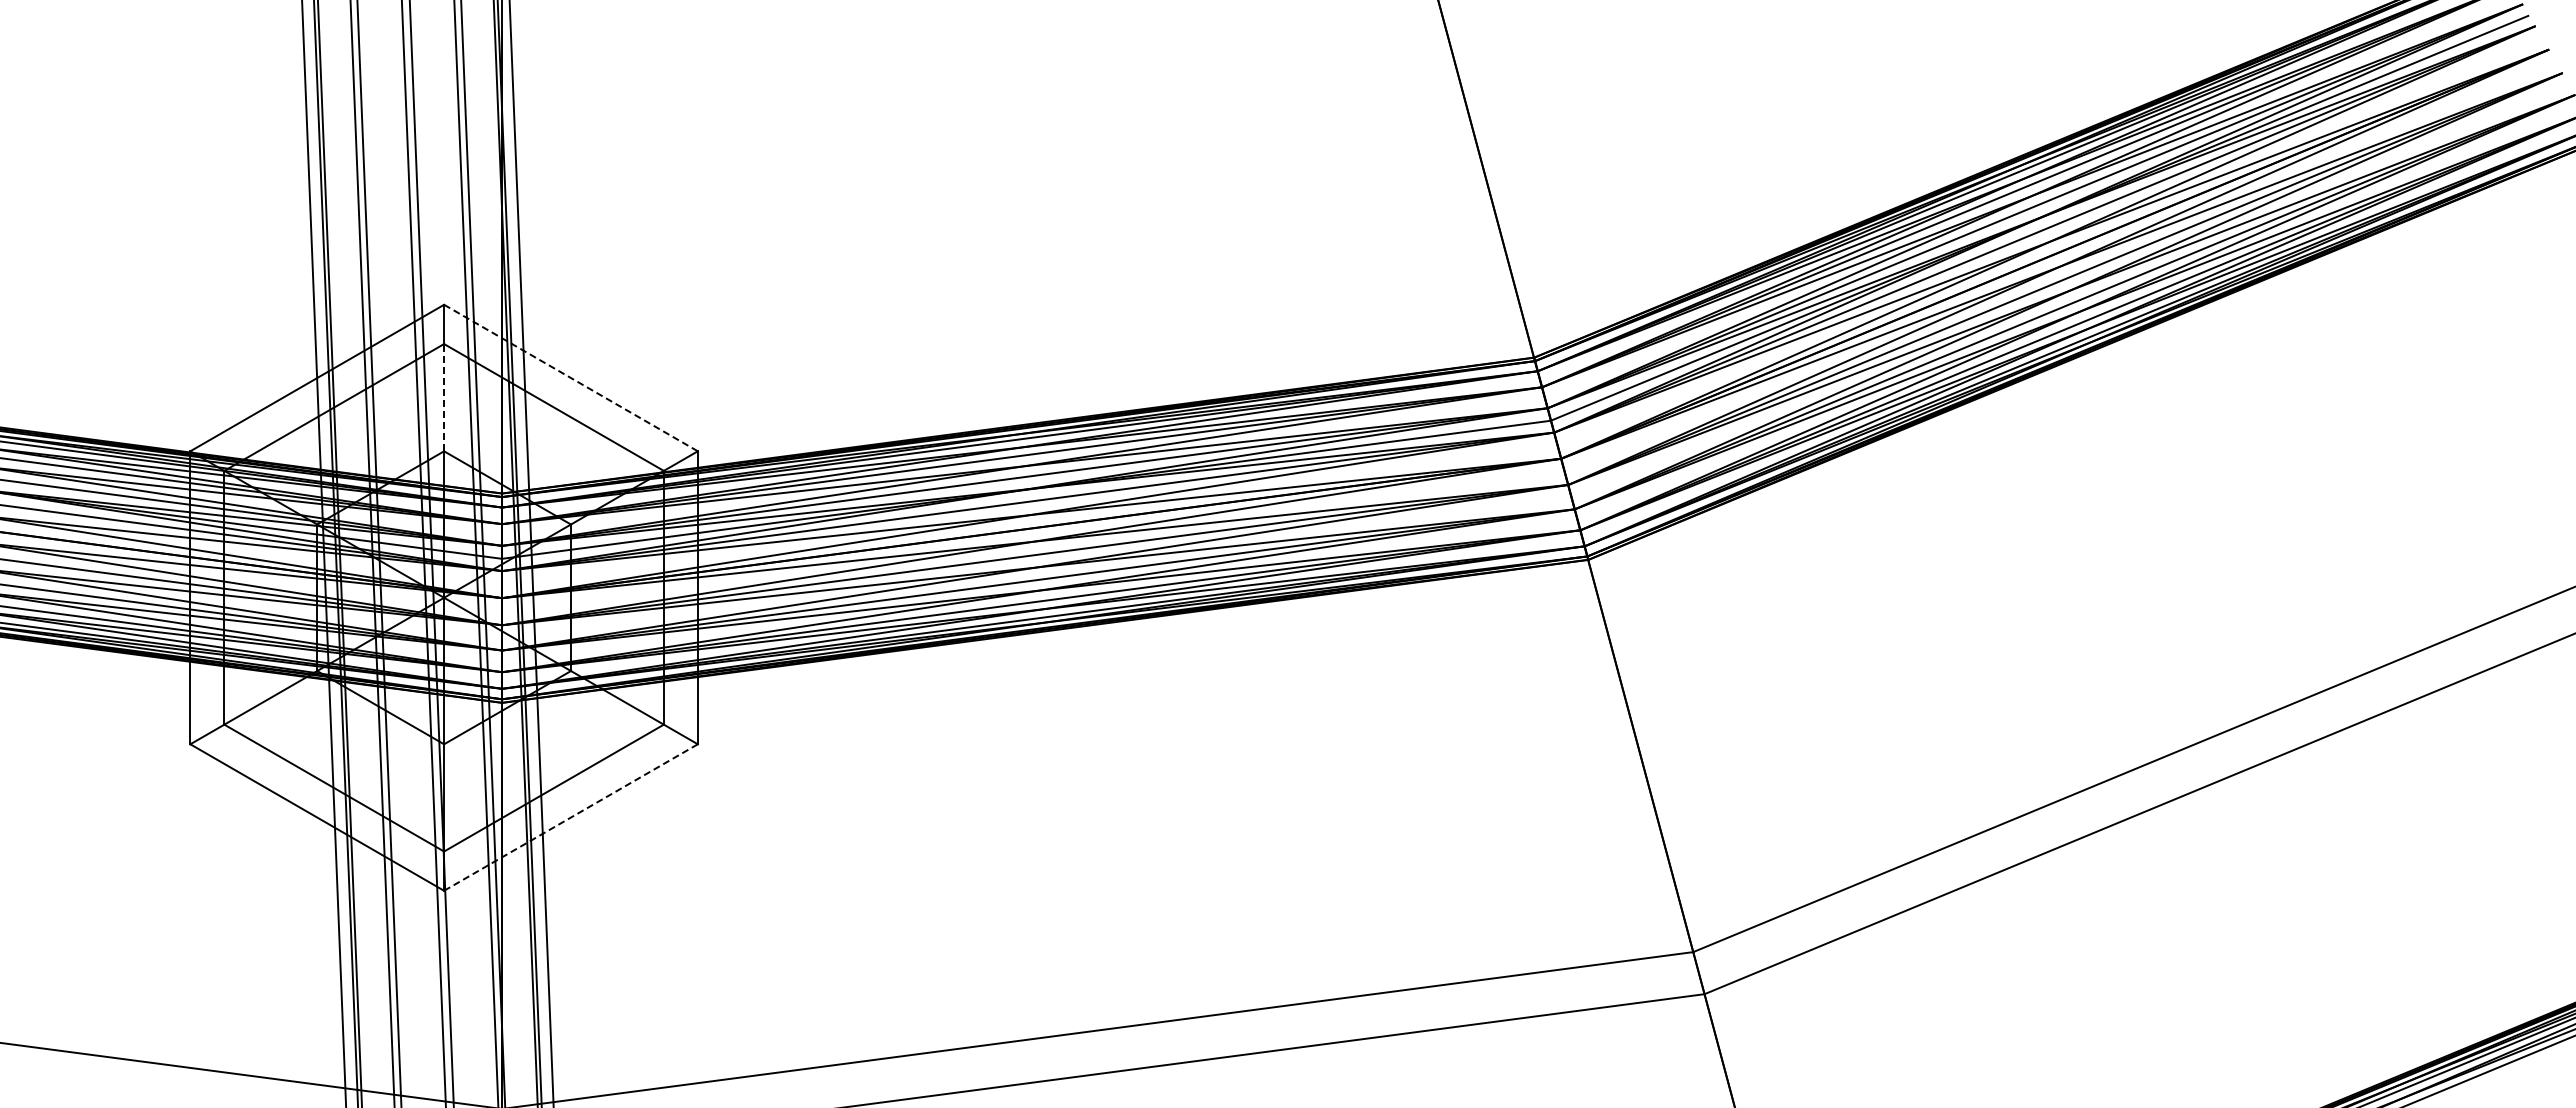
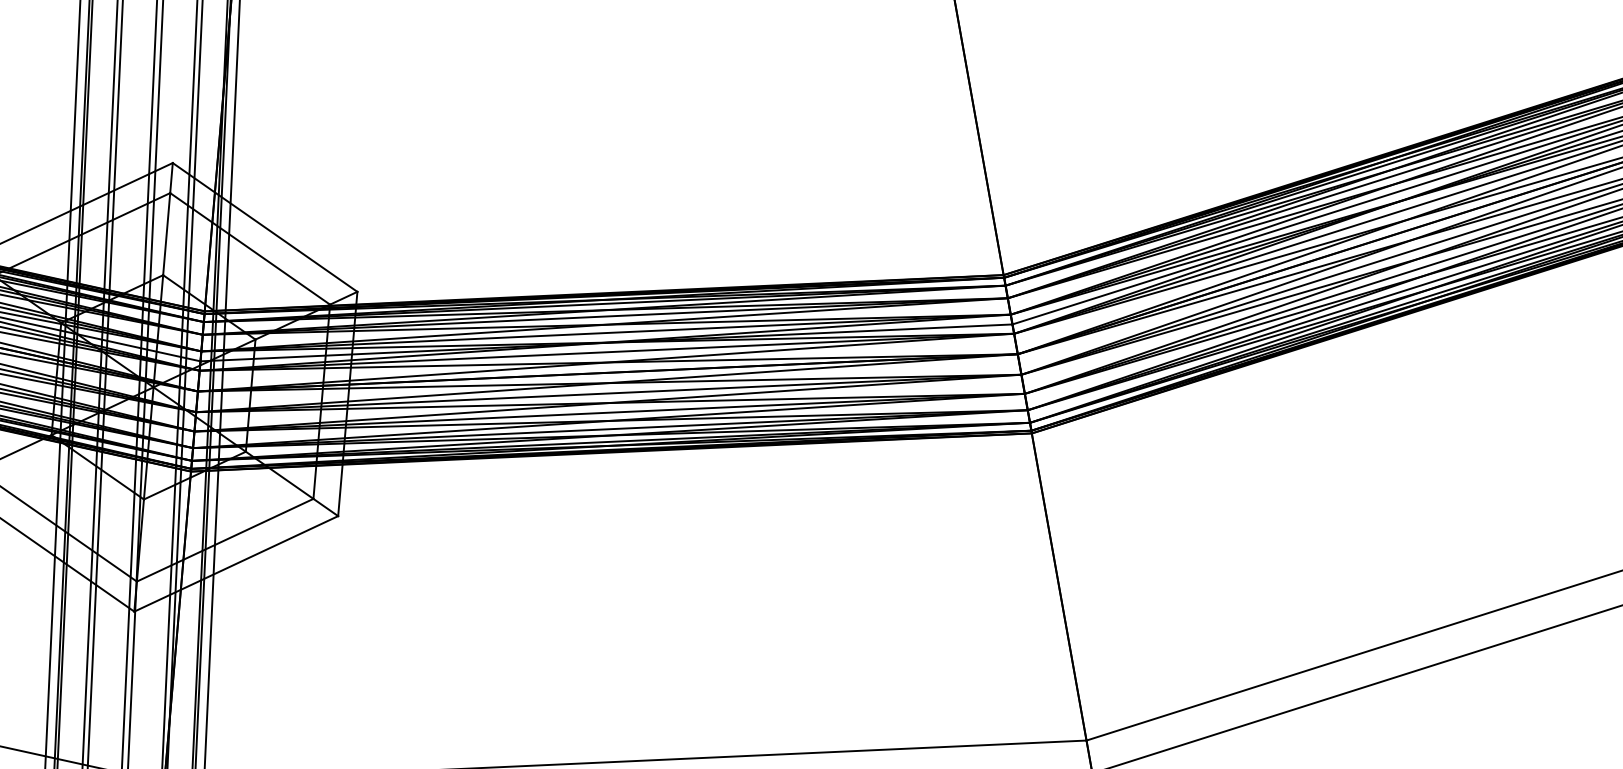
line: (570, 377) -> (264, 227), dashed -> solid
line: (444, 397) -> (167, 234), dashed -> solid
line: (571, 817) -> (236, 563), dashed -> solid

